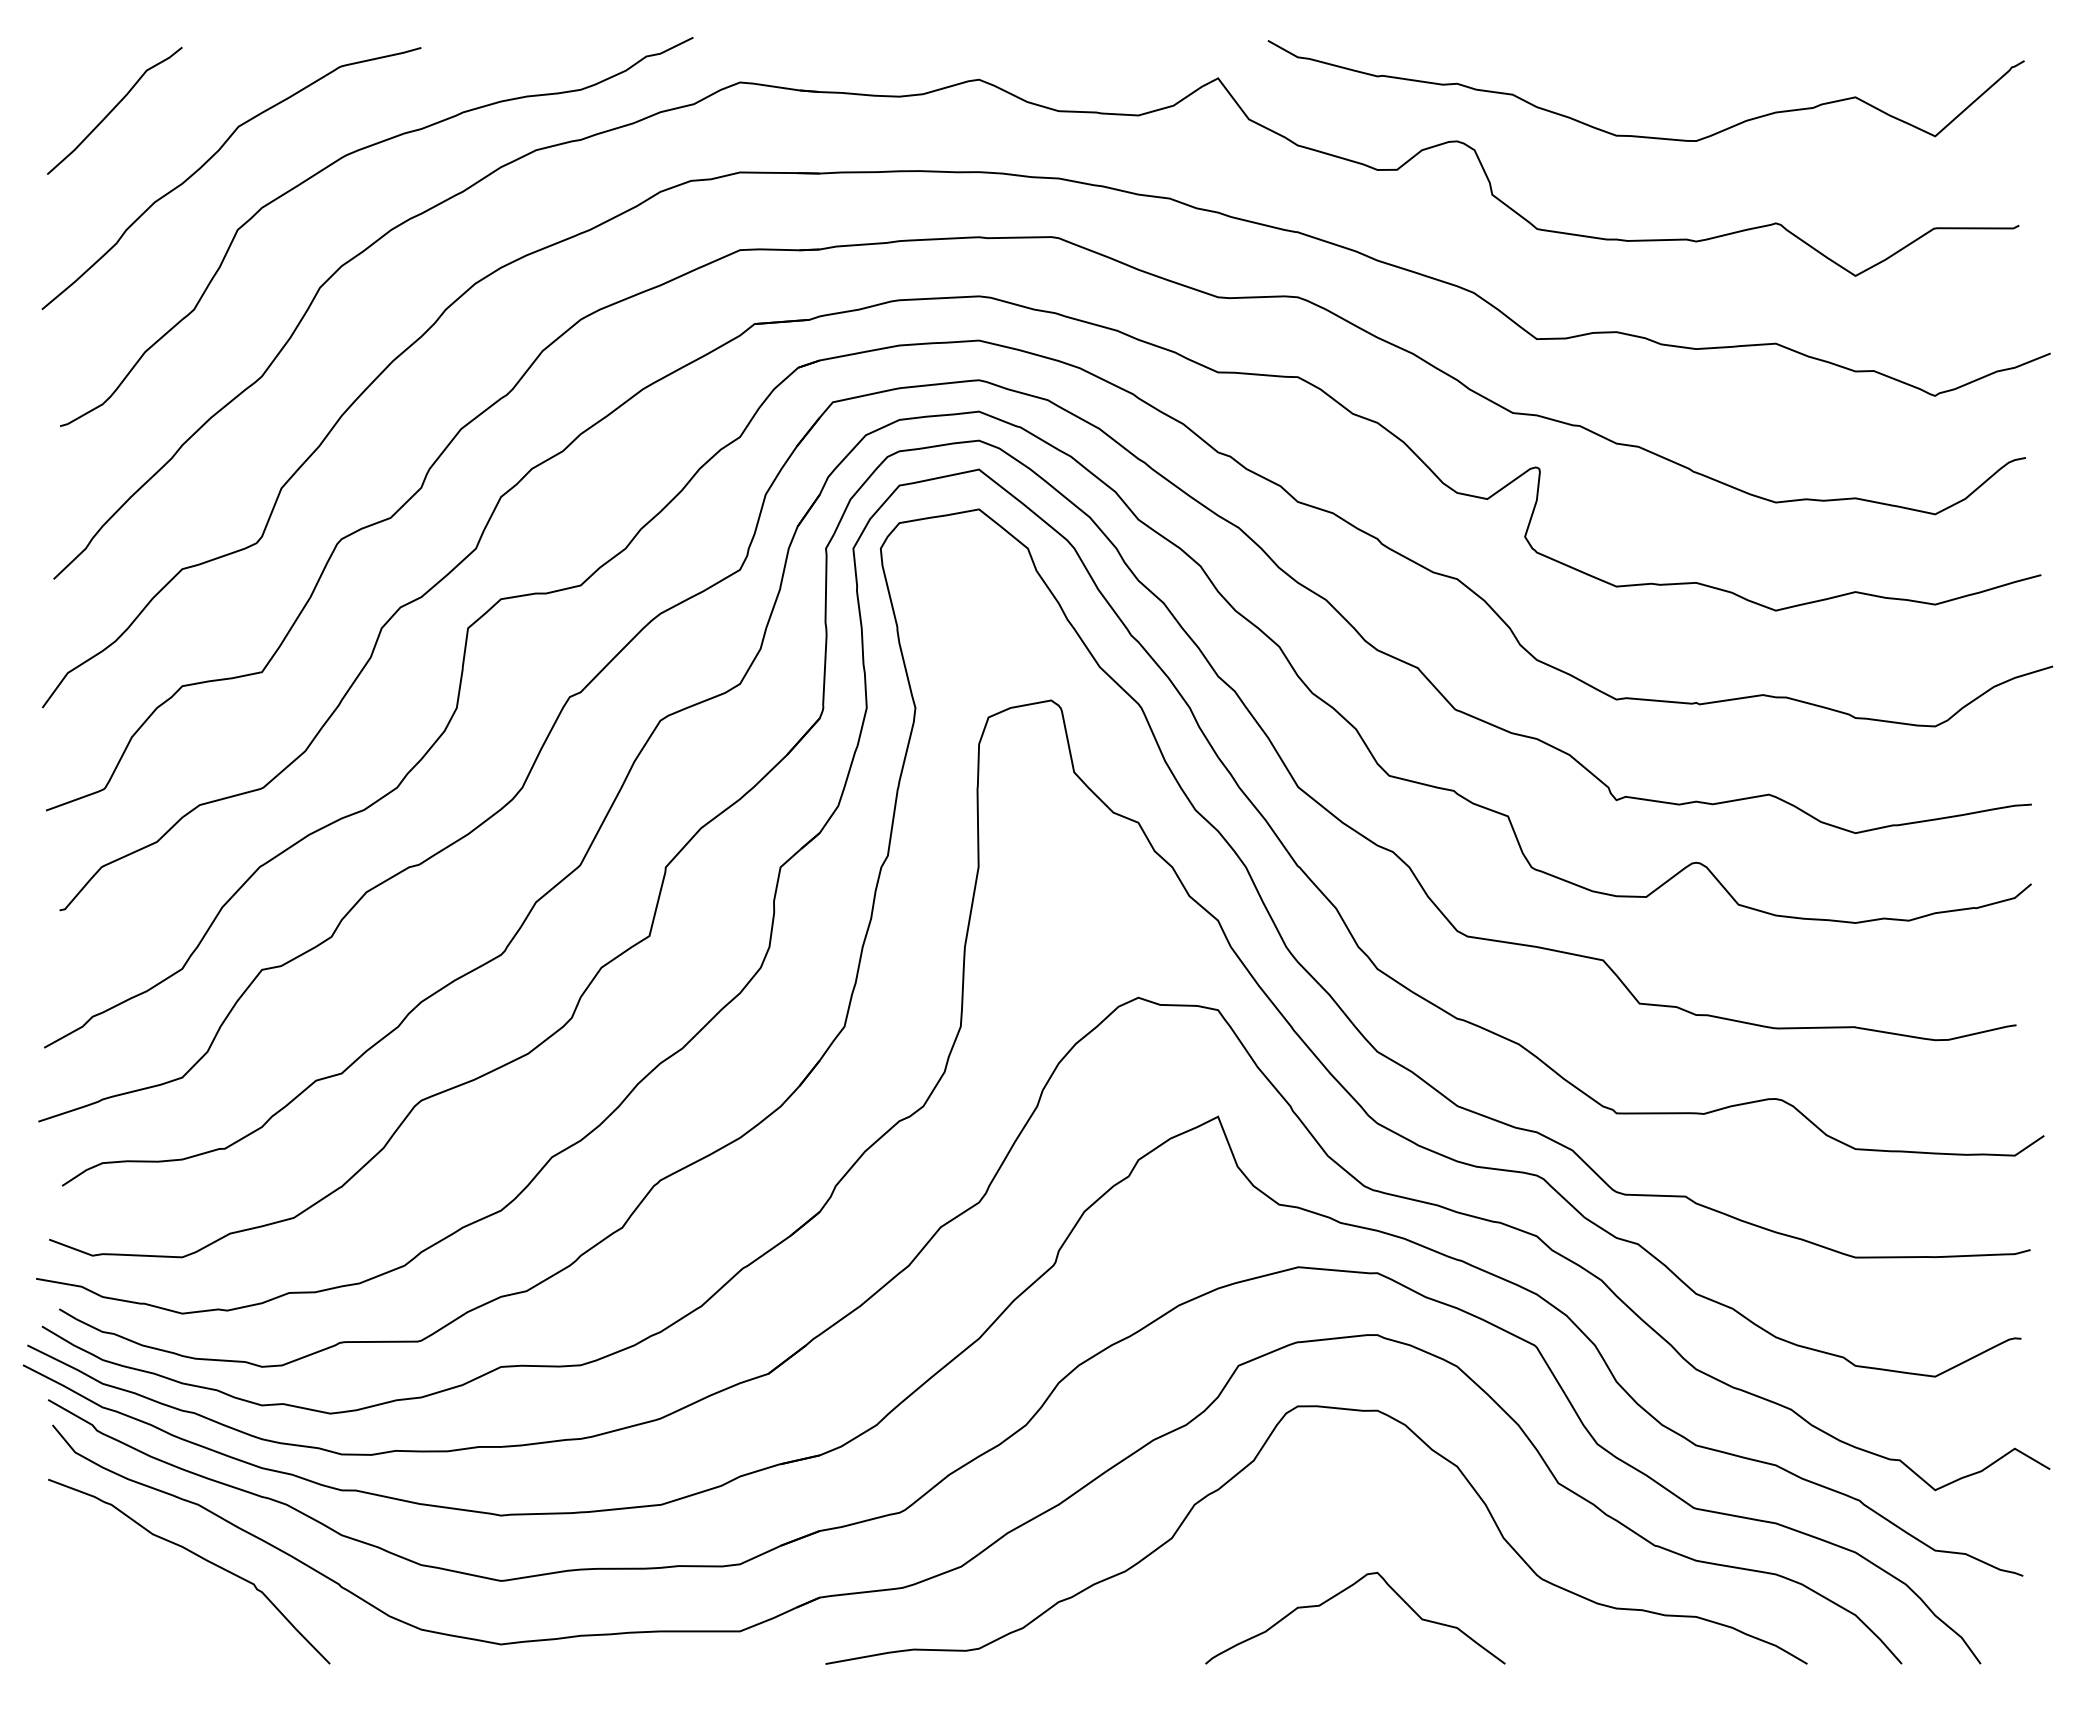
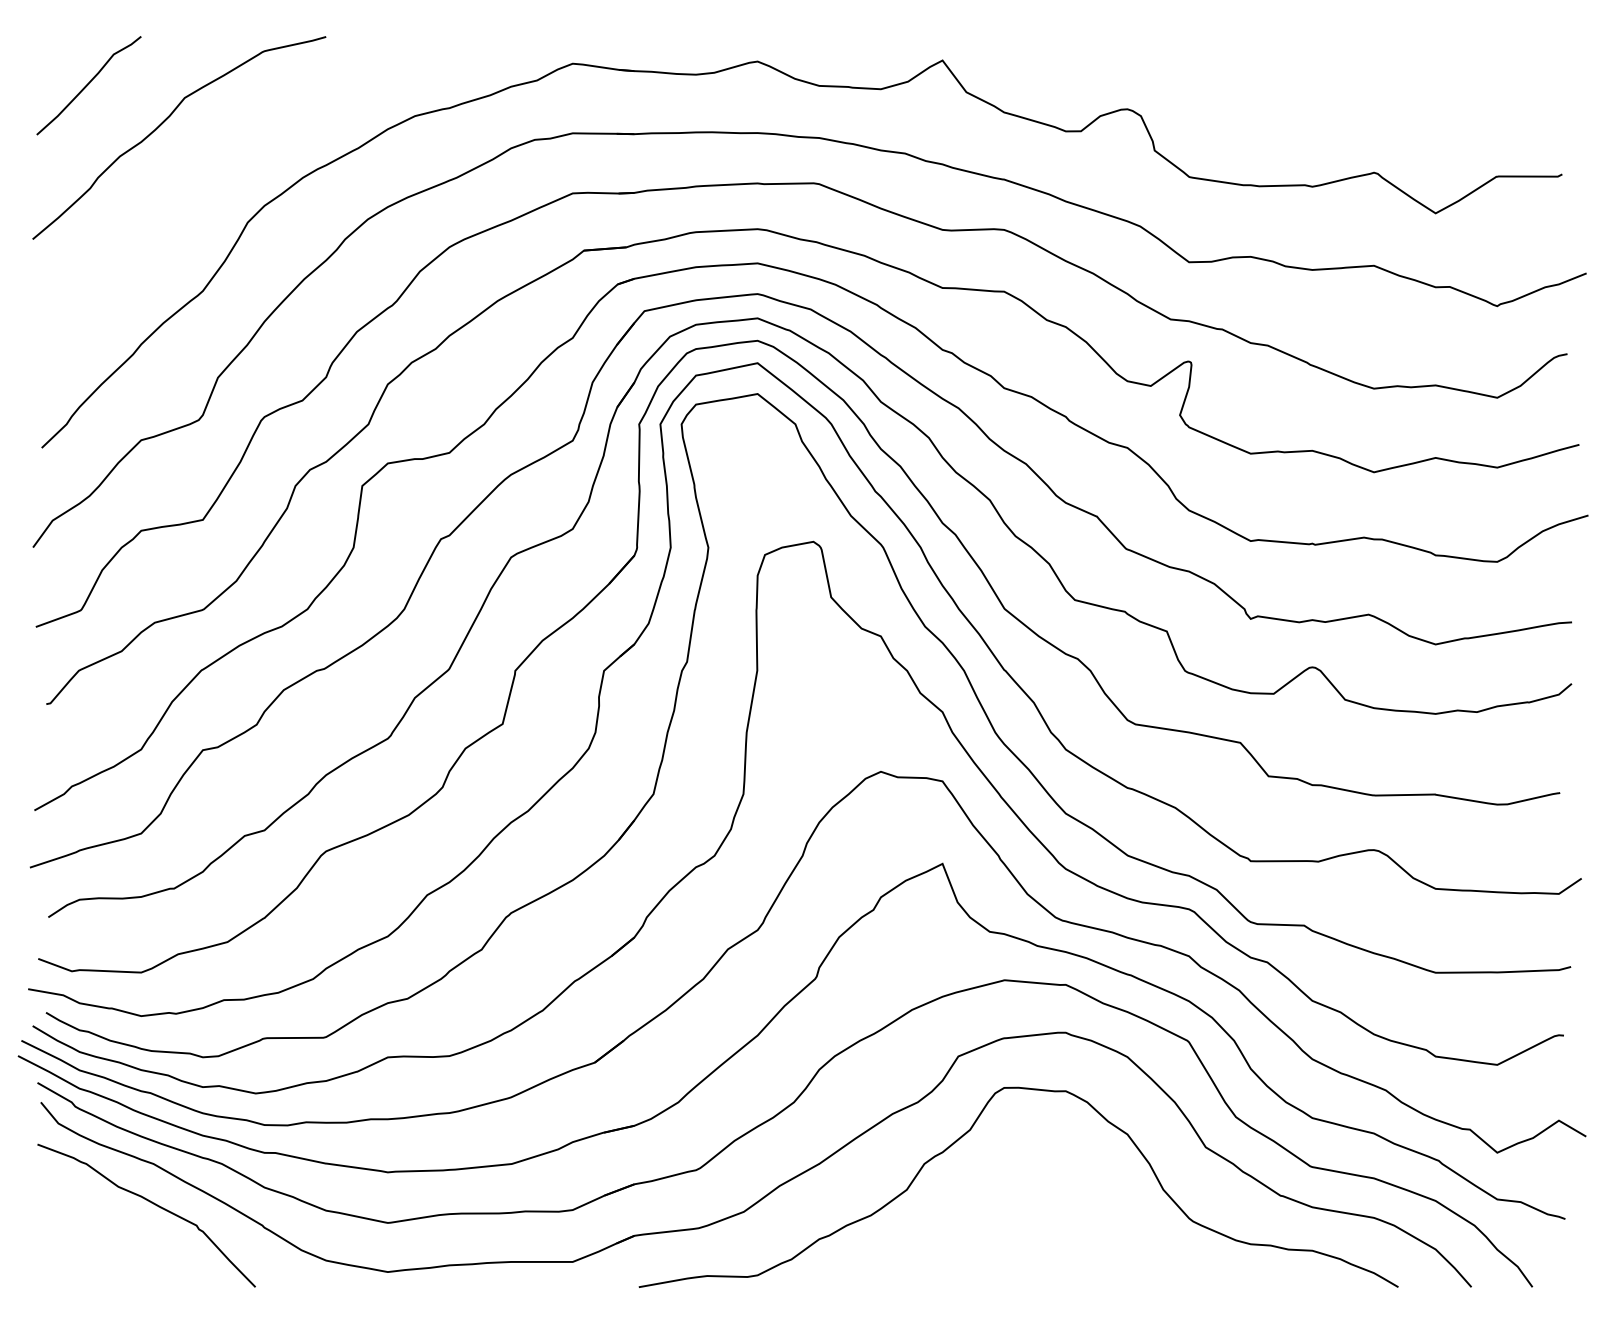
curve: (1639, 135) -> (1268, 104), removed
curve: (333, 164) -> (258, 127), removed
curve: (1339, 1594) -> (1036, 1233), removed

